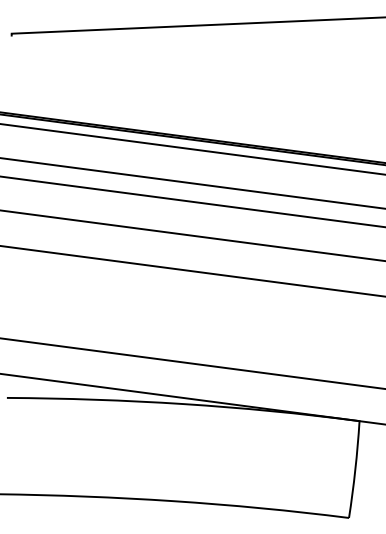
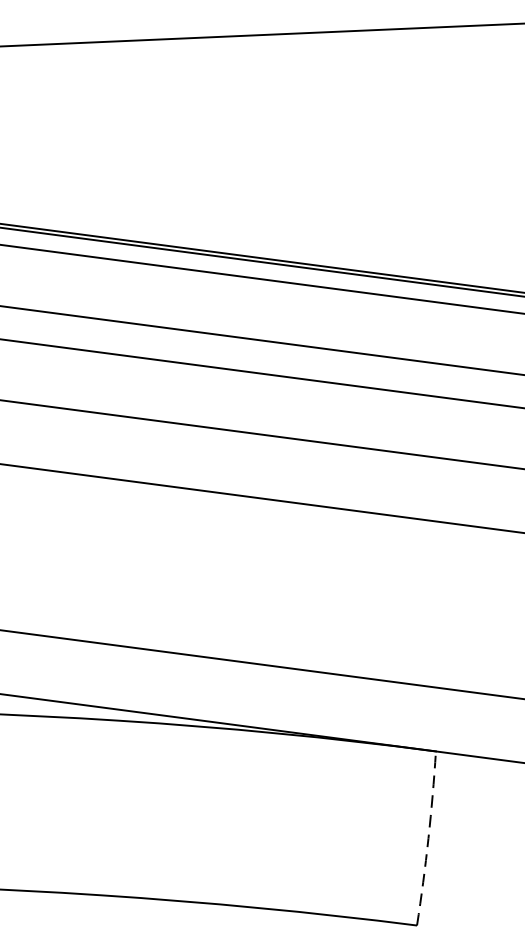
arc: (355, 469) -> (428, 838), solid -> dashed

